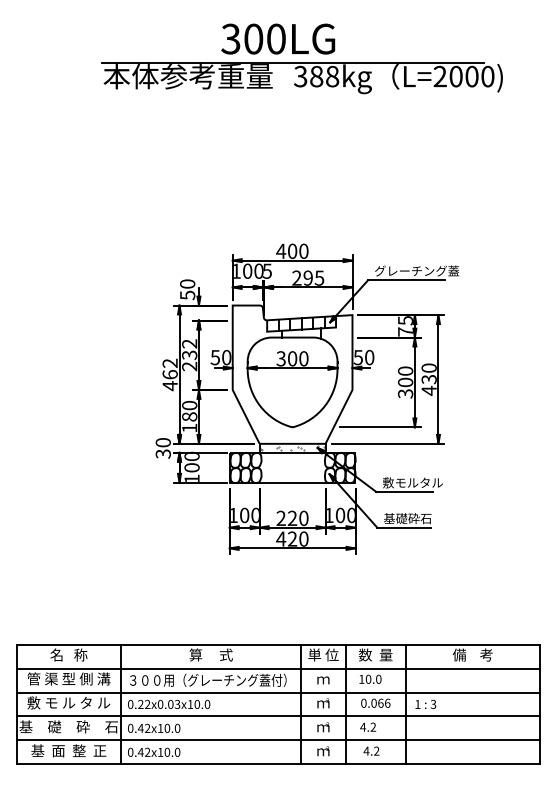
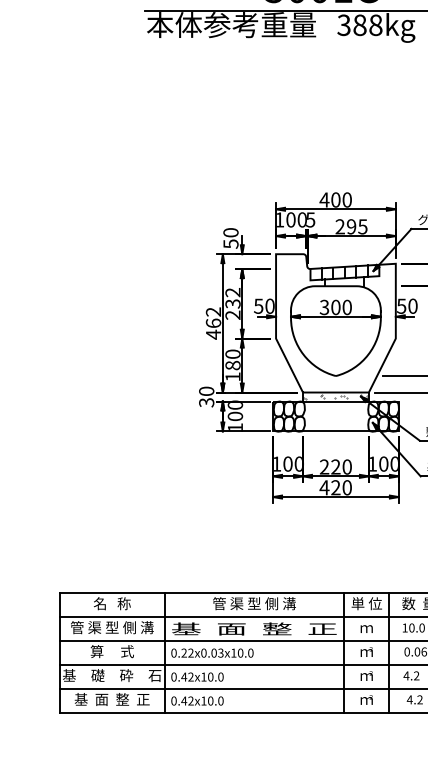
text: (210, 654) -> (253, 603), 算     式 -> 管 渠 型 側 溝
text: (210, 679) -> (253, 628), ３００用（グレーチング蓋付） -> 基  面  整  正
text: (68, 702) -> (111, 651), 敷 モ ル タ ル -> 算     式

